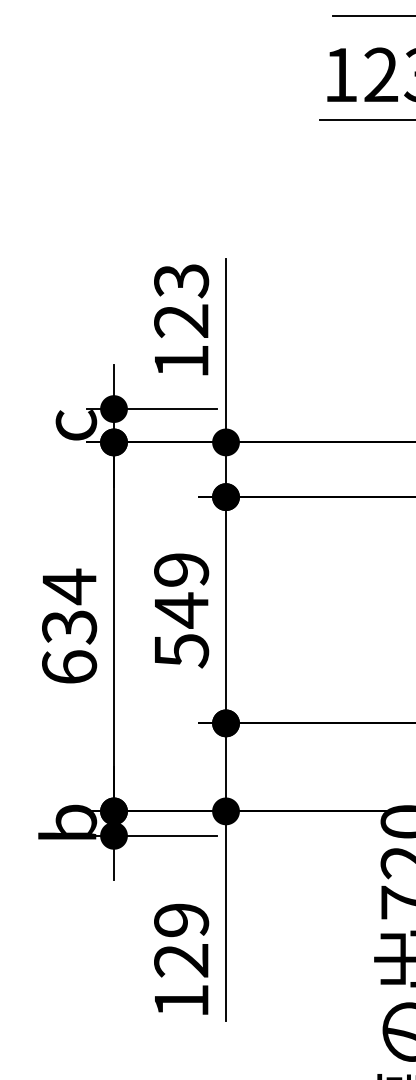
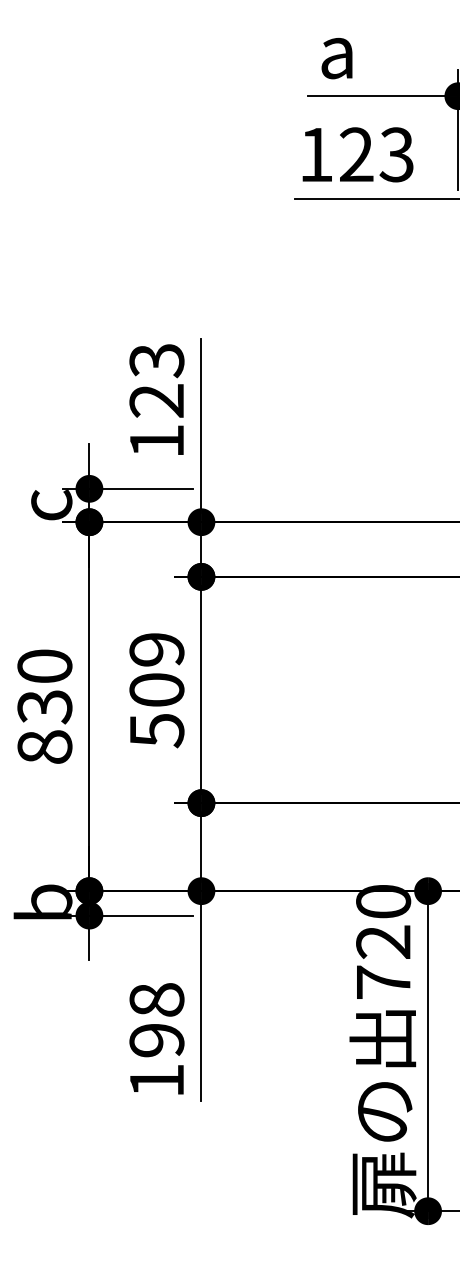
text: (181, 610) -> (156, 690), 549 -> 509
text: (69, 625) -> (44, 705), 634 -> 830
text: (181, 940) -> (156, 1020), 129 -> 198

